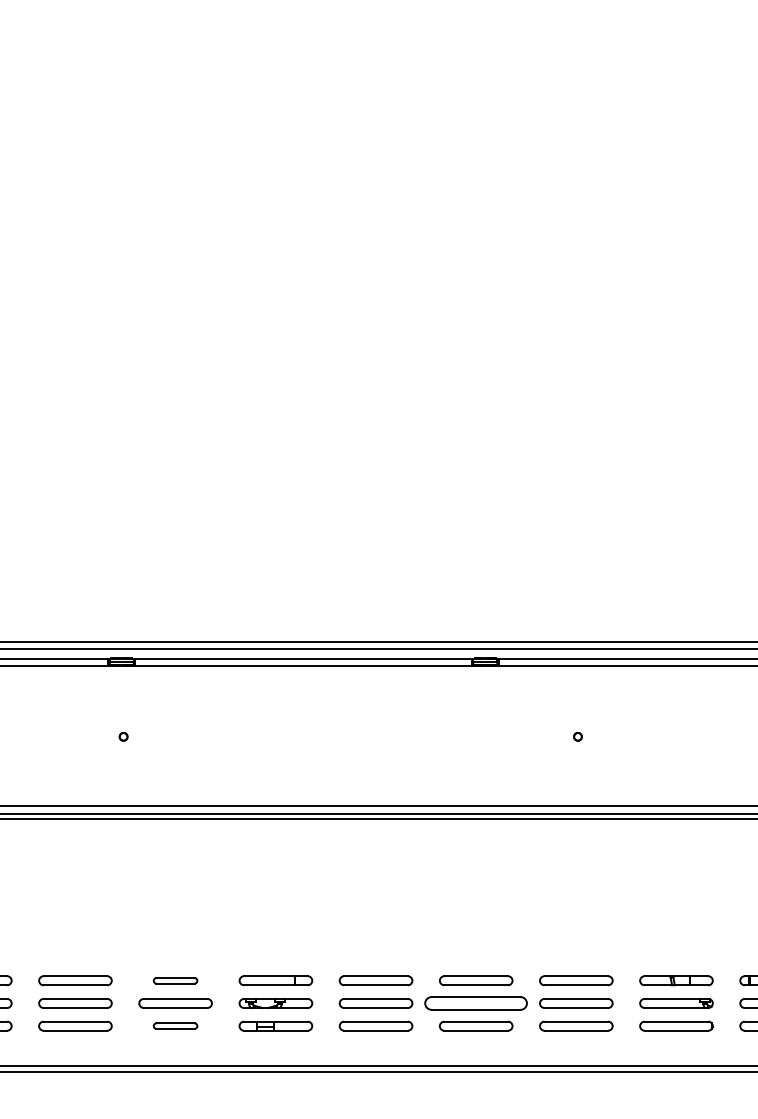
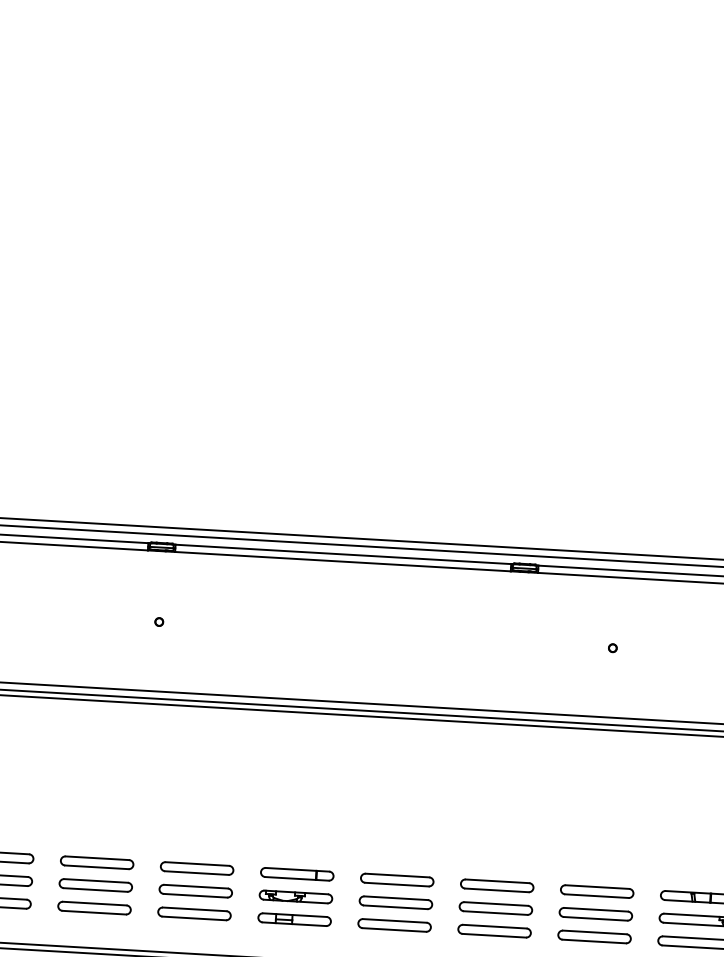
part: (175, 980) -> (197, 868), size x1.67
part: (476, 1003) -> (496, 908), size x0.71
part: (175, 1025) -> (194, 913), size x1.67

